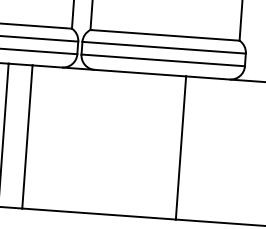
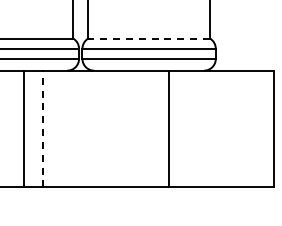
line: (164, 35) -> (148, 38), solid -> dashed
line: (27, 136) -> (43, 128), solid -> dashed

